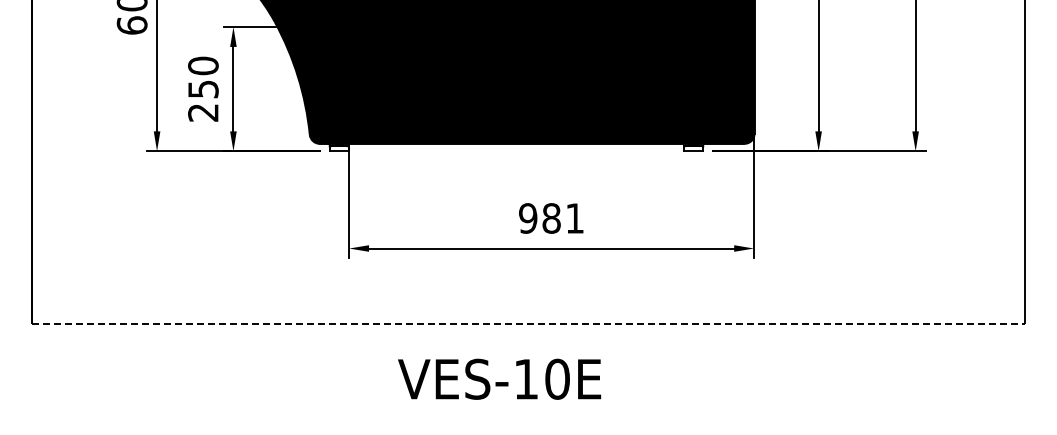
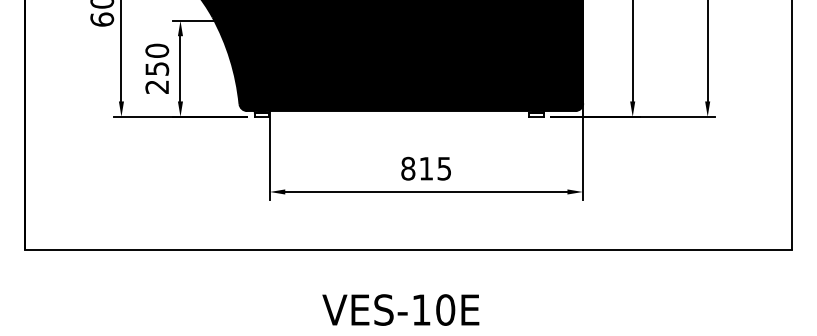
text: (551, 218) -> (426, 168), 981 -> 815
line: (528, 324) -> (408, 250), dashed -> solid
text: (499, 378) -> (400, 309), moved

